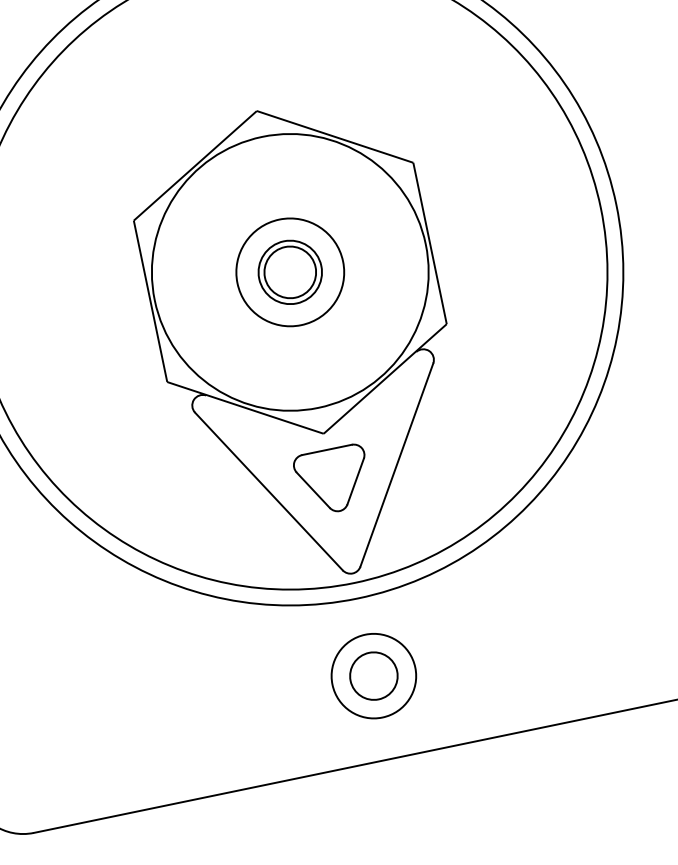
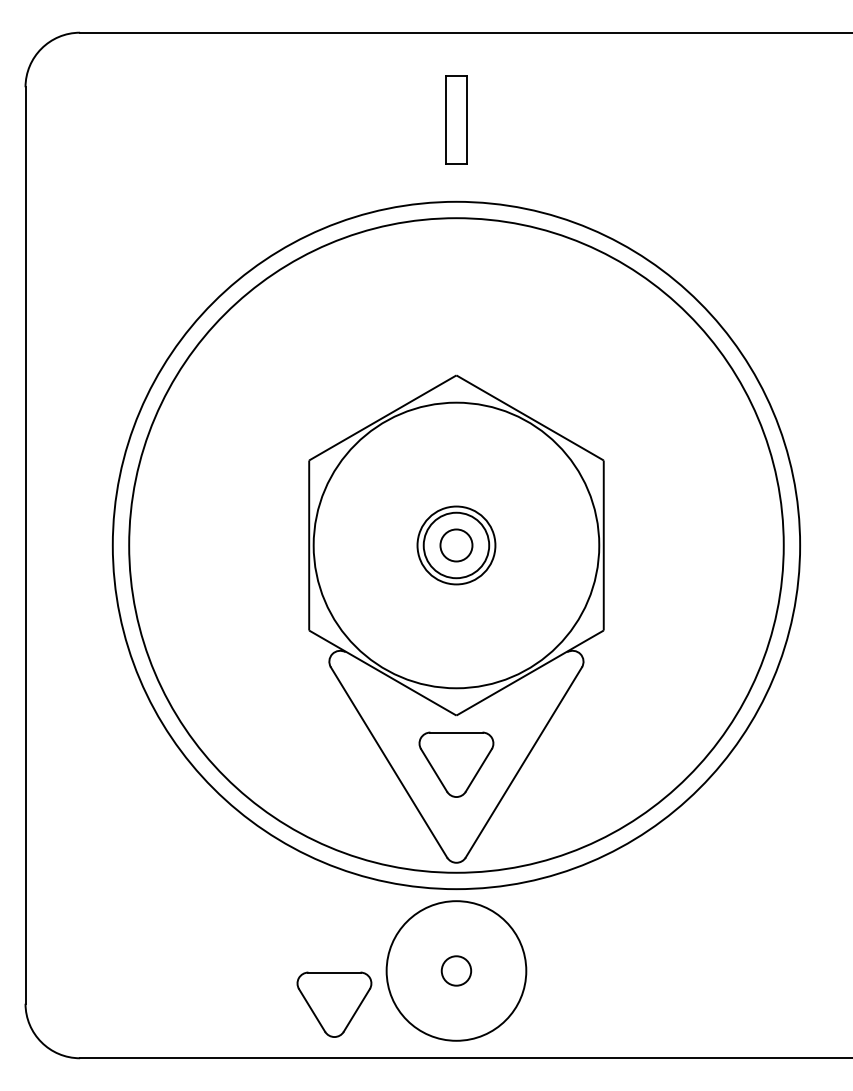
circle: (290, 272) -> (456, 545), size x0.6
circle: (290, 272) -> (456, 545), size x0.7
circle: (373, 675) -> (456, 970), size x0.6
circle: (373, 675) -> (456, 970), size x1.6
part: (264, 731) -> (334, 1004), added

